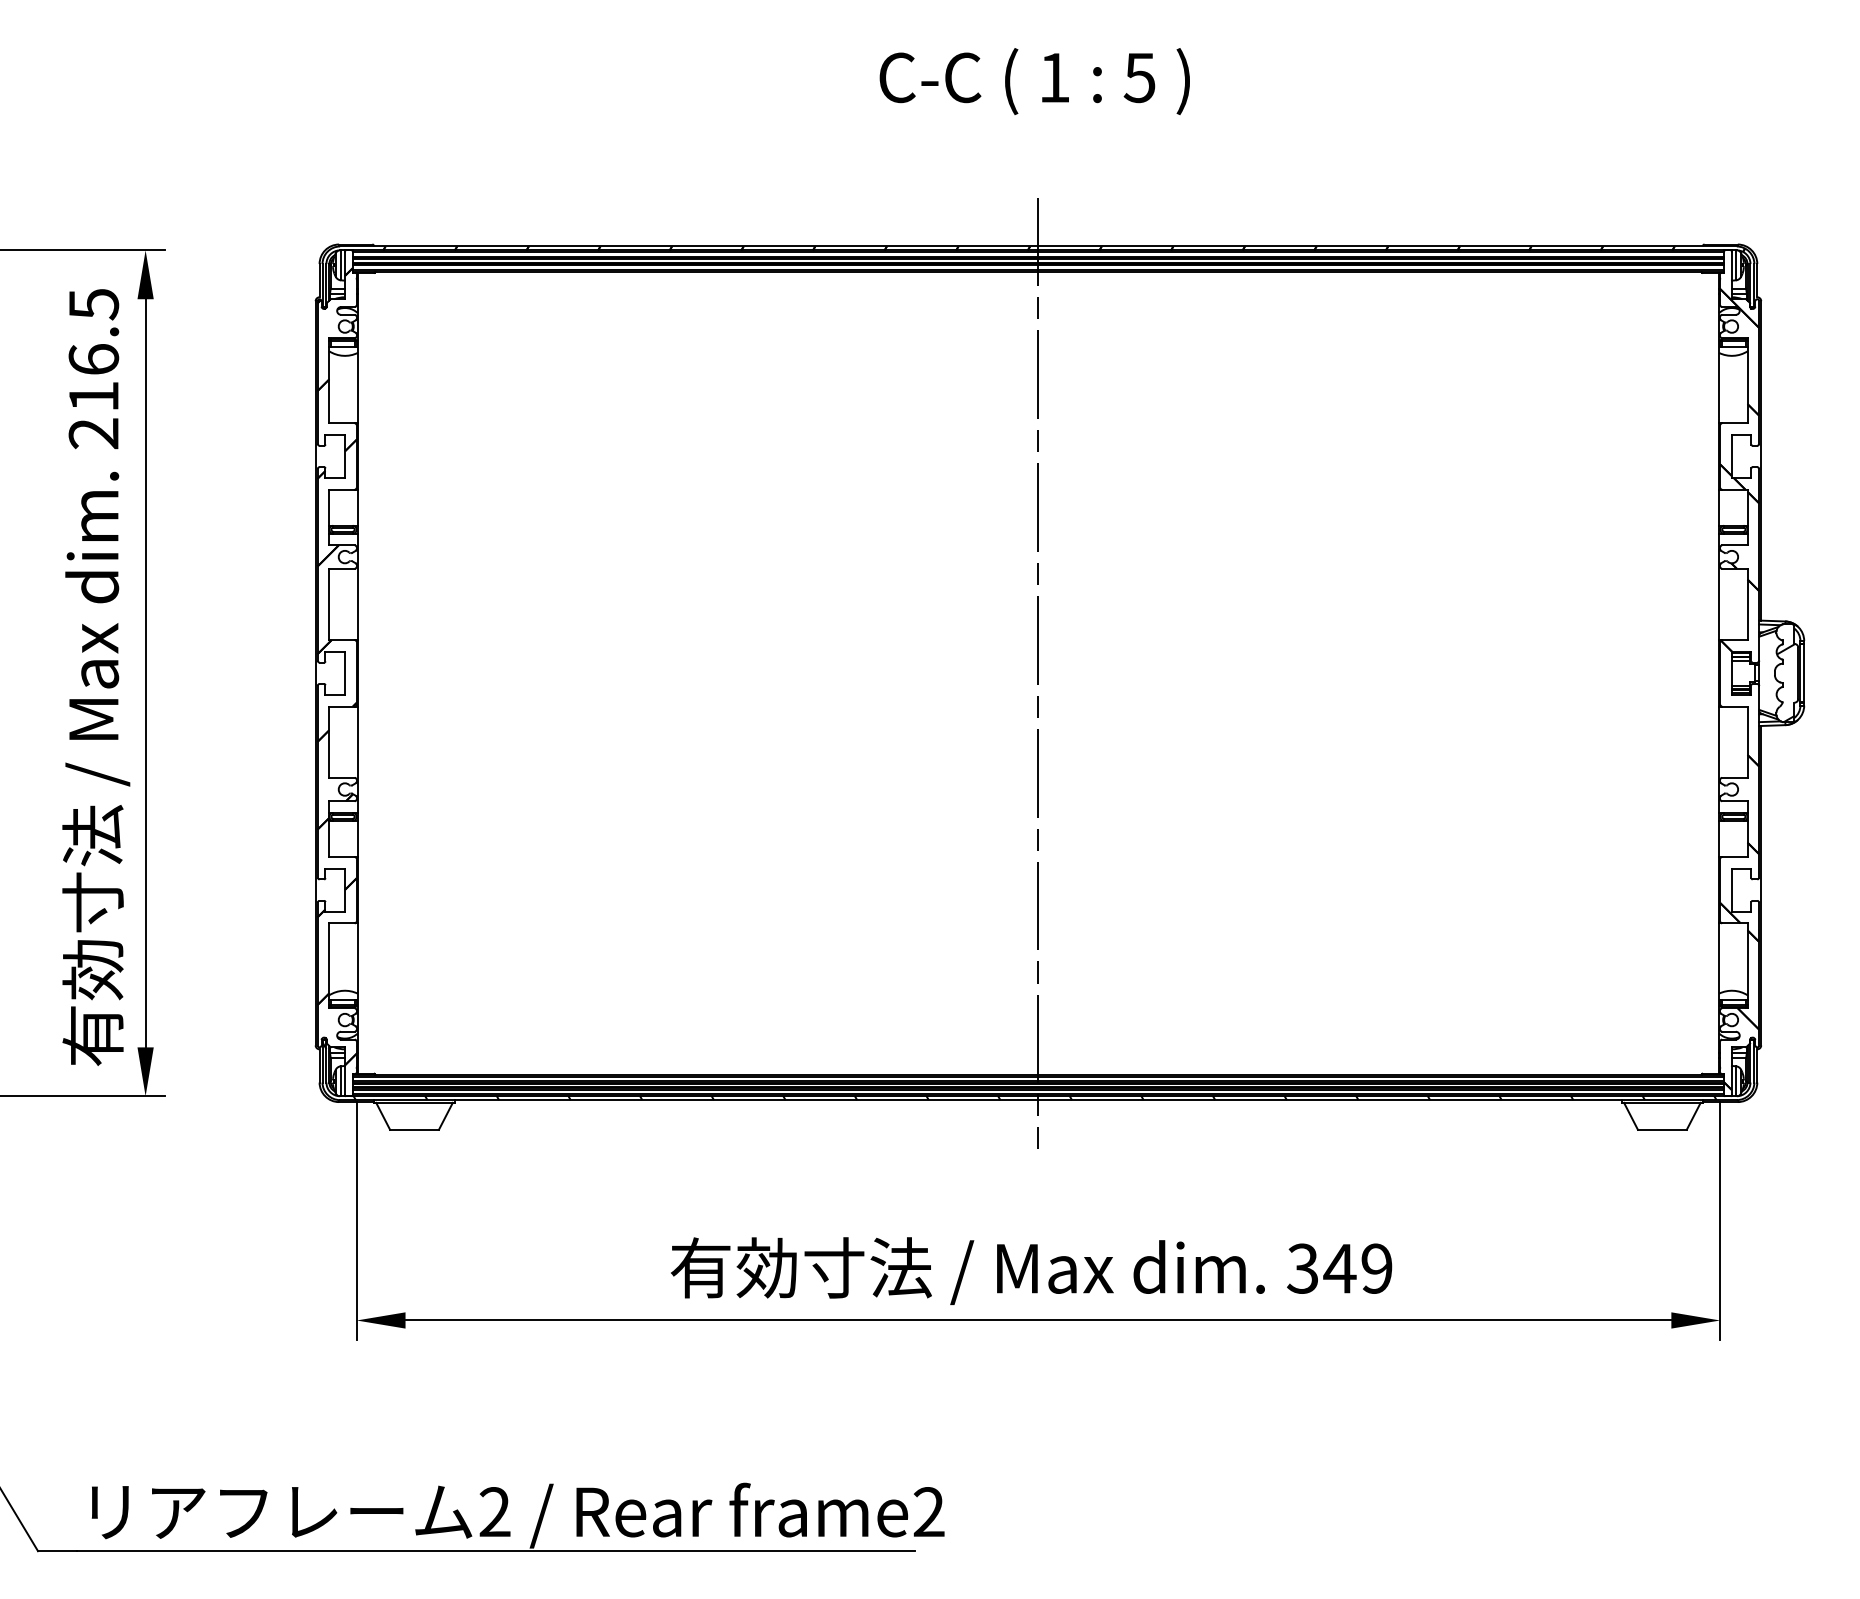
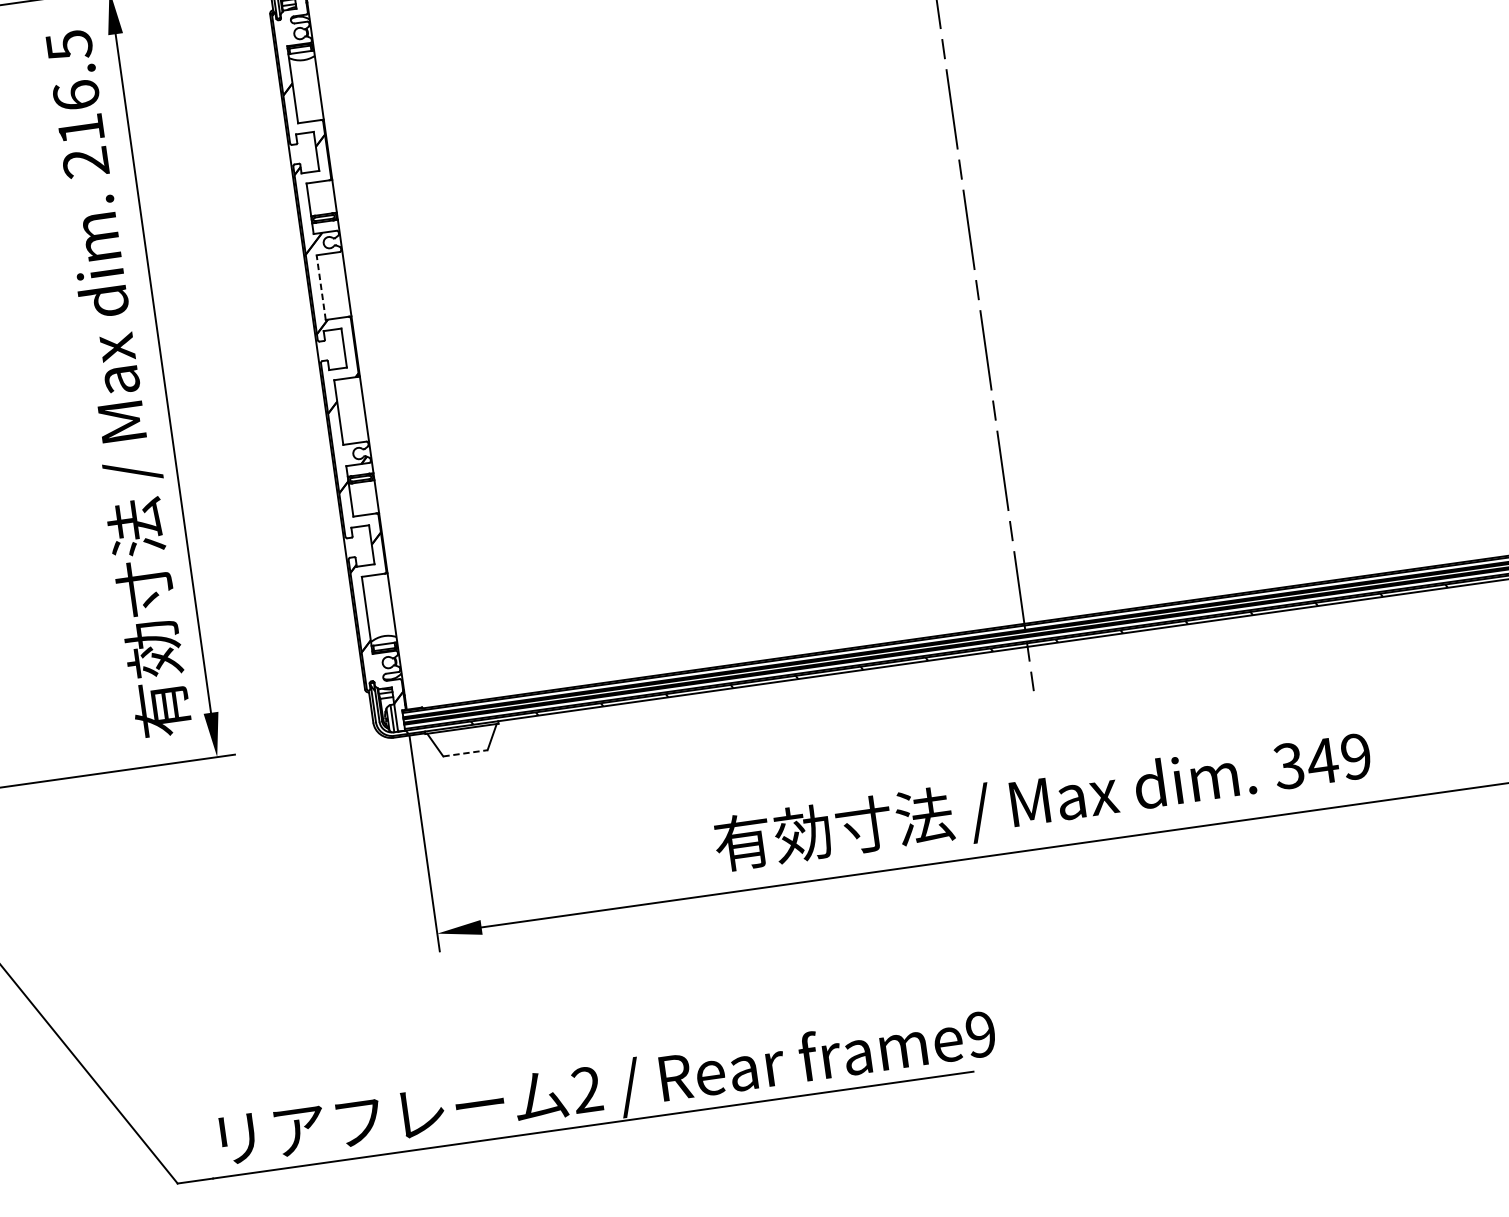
line: (329, 604) -> (321, 287), solid -> dashed
line: (415, 1129) -> (466, 752), solid -> dashed
text: (928, 1512) -> (980, 1034), frame2 -> frame9

